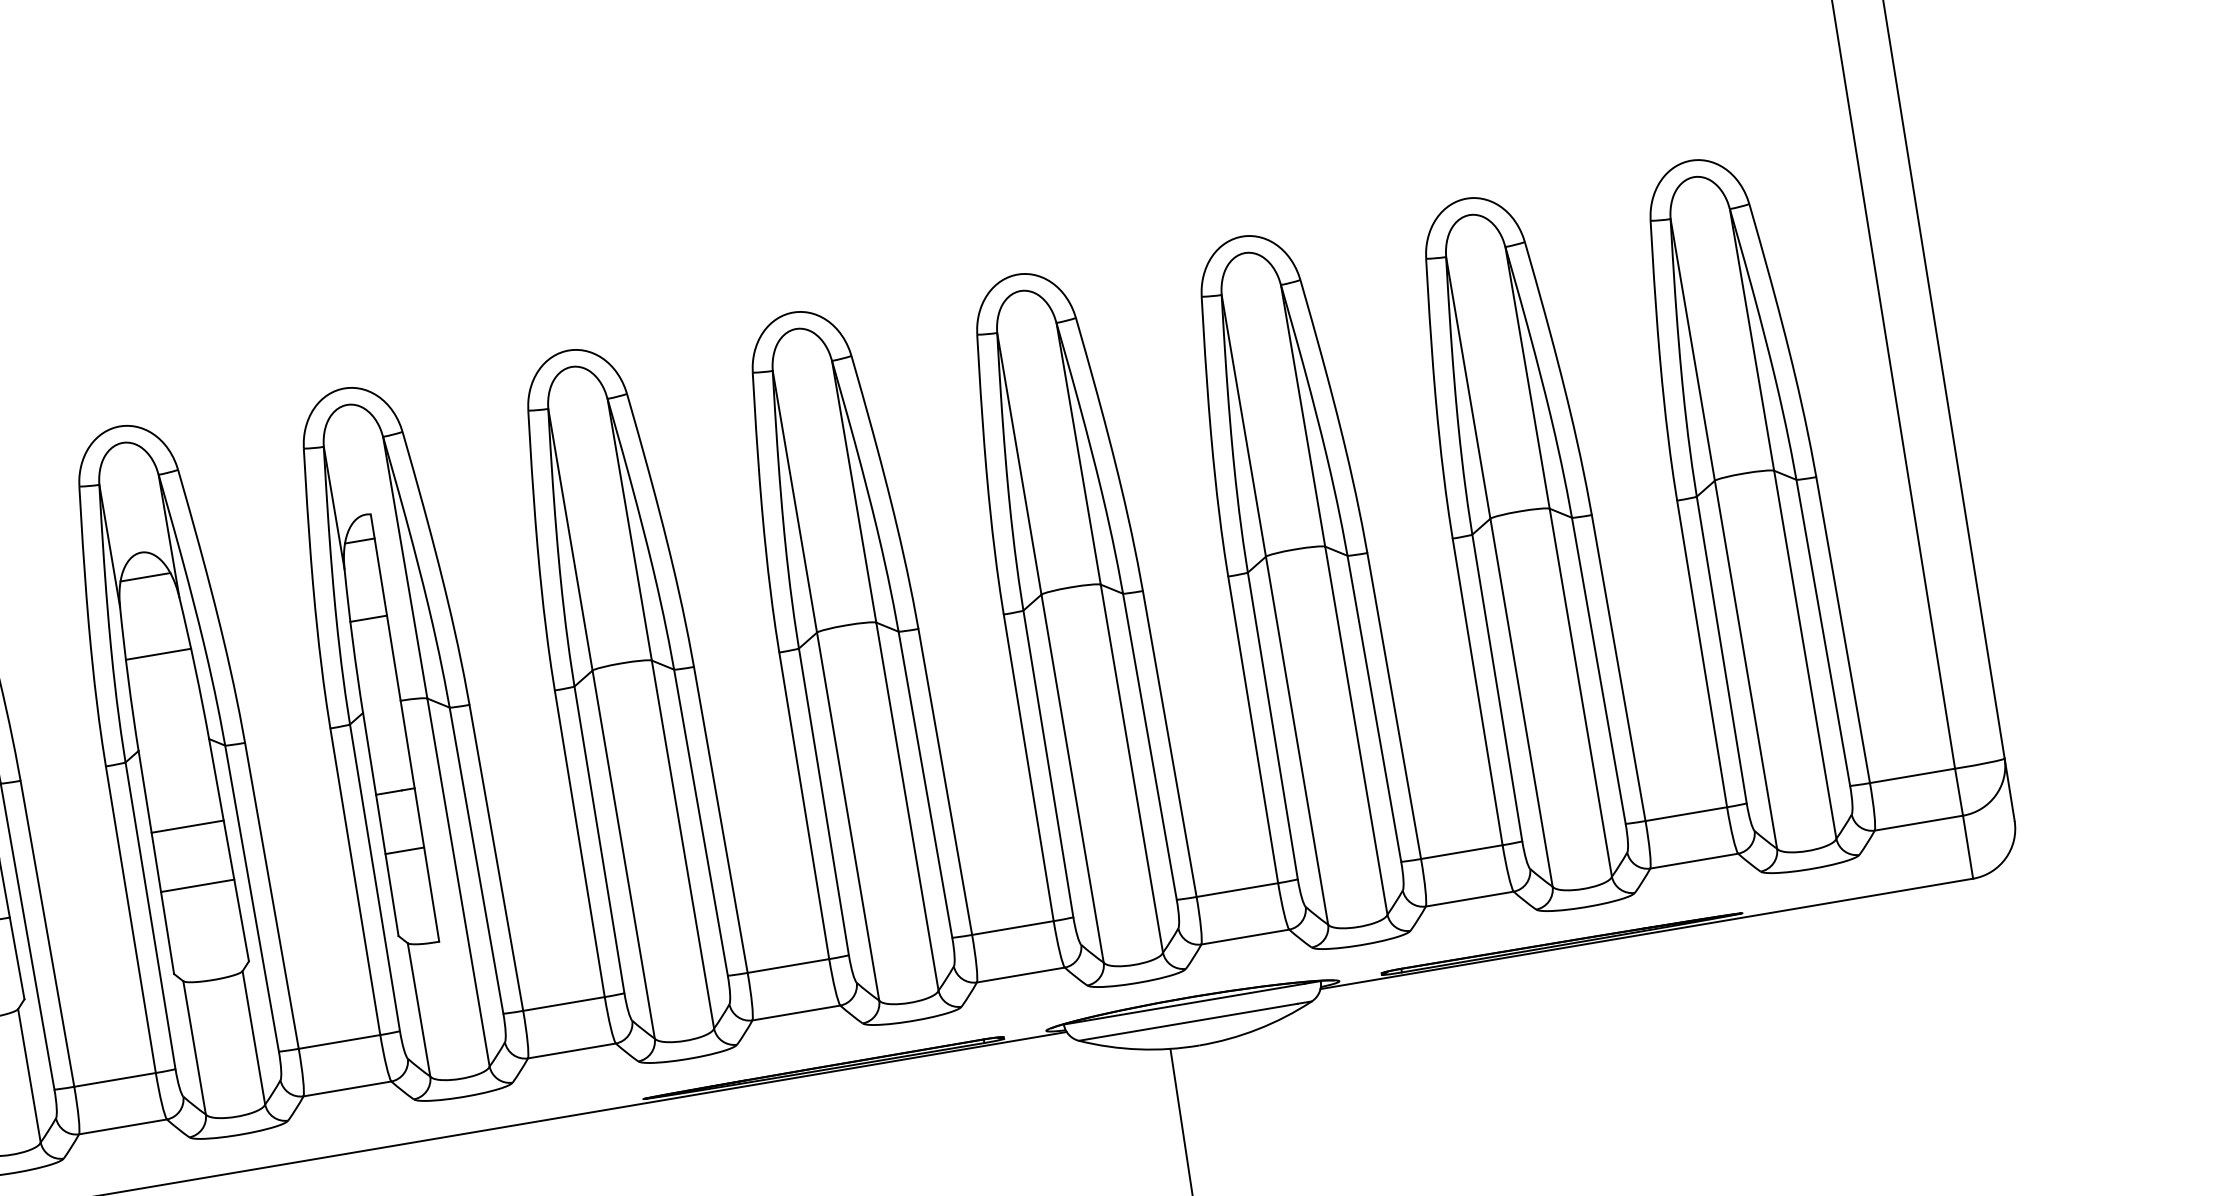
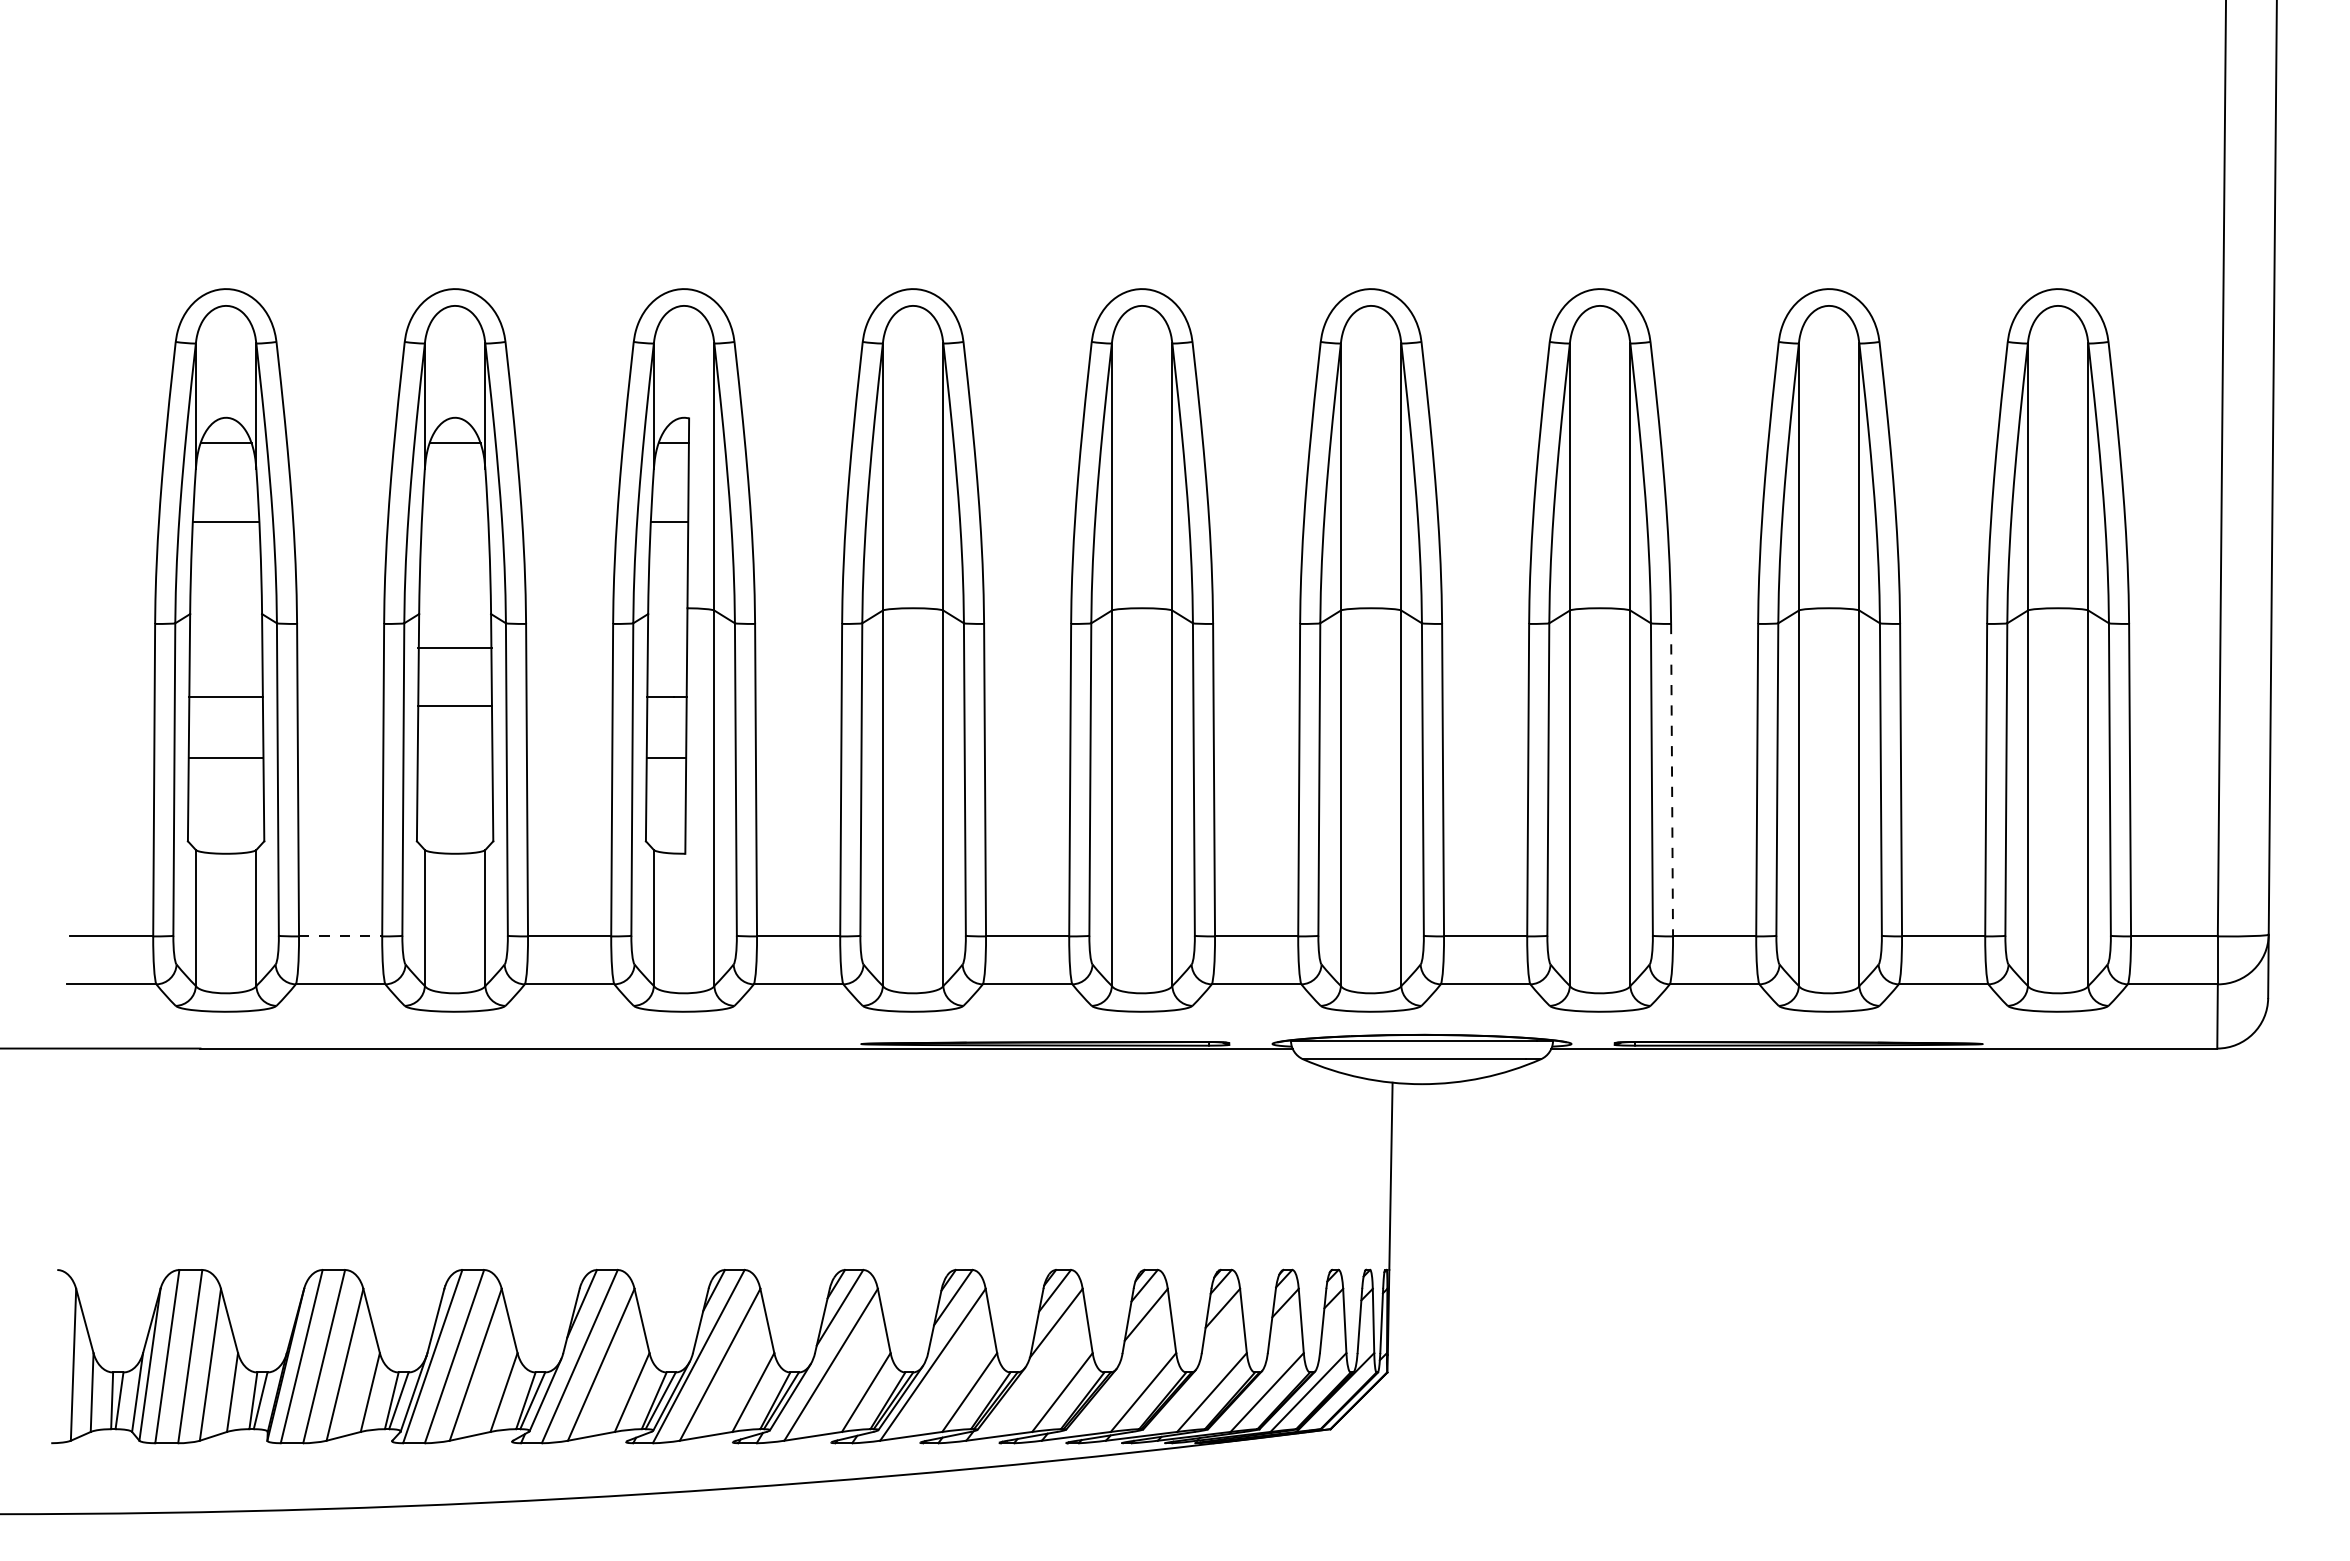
line: (157, 654) -> (454, 521), removed
line: (1394, 706) -> (1672, 780), solid -> dashed
line: (187, 826) -> (454, 648), moved
line: (197, 885) -> (454, 705), moved
line: (114, 1080) -> (340, 936), solid -> dashed

